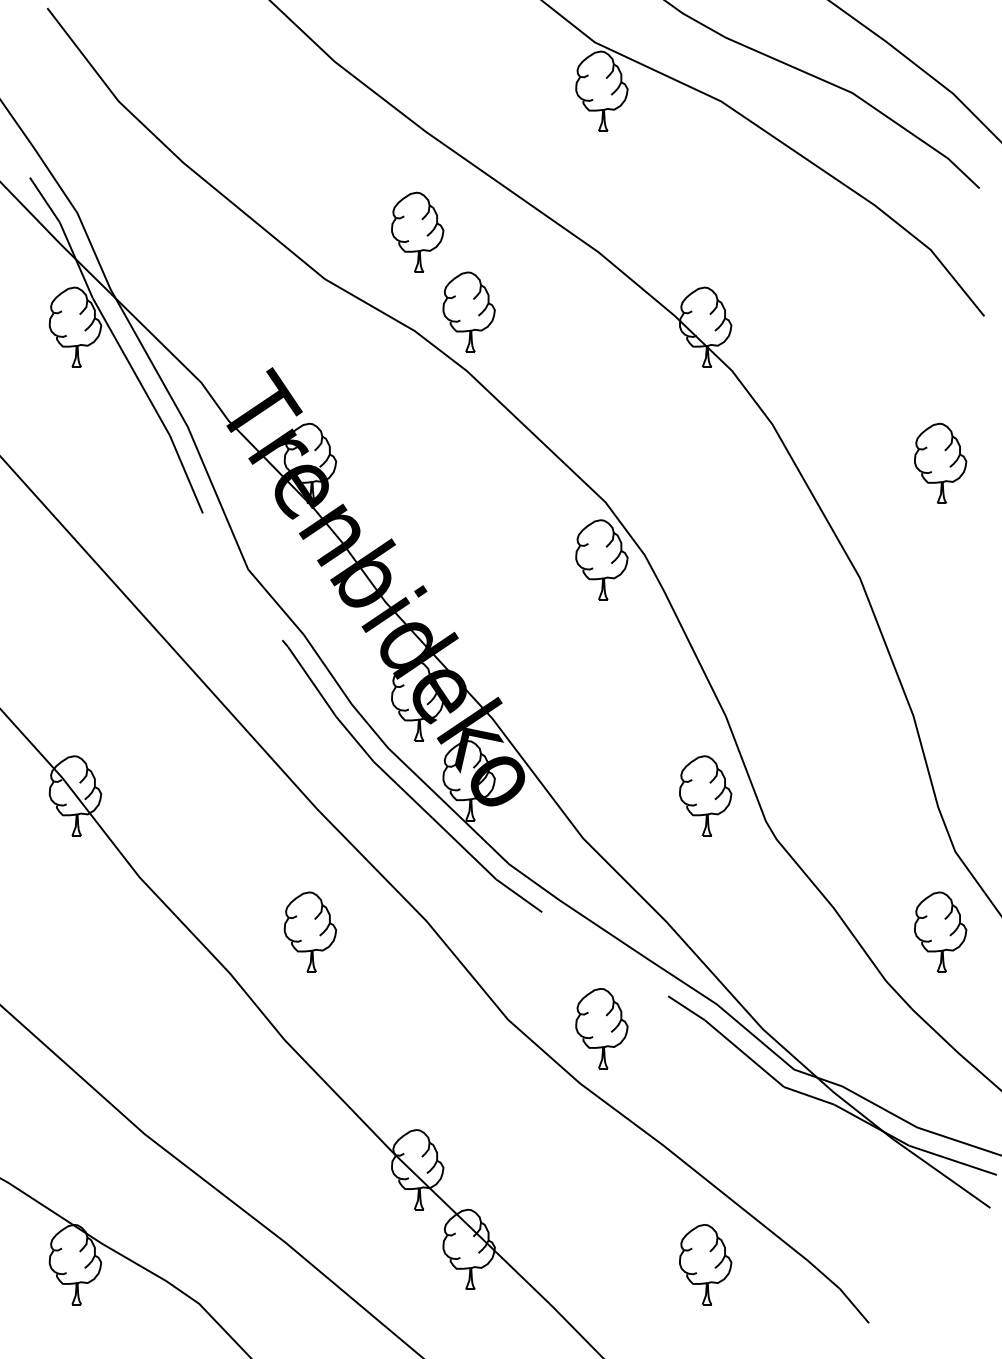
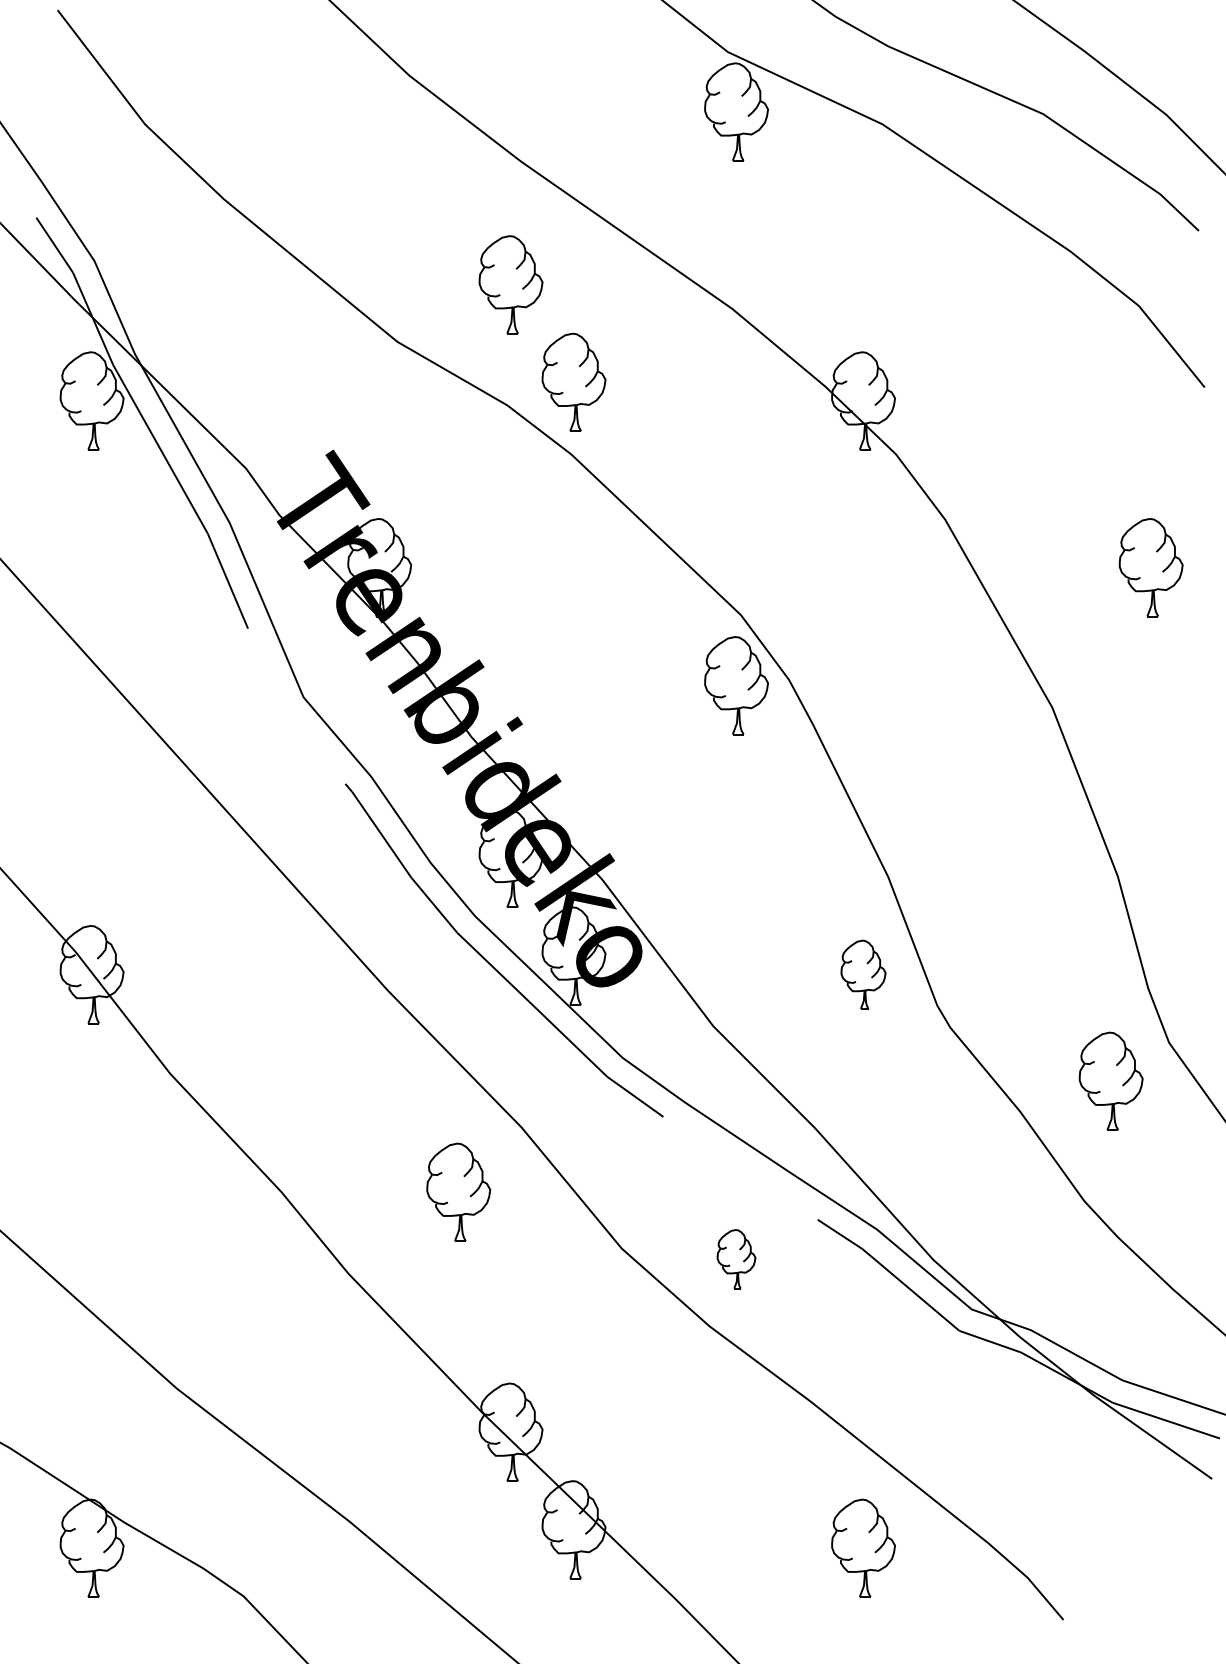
part: (705, 795) -> (863, 974), size x0.7
part: (310, 931) -> (458, 1191), moved
part: (940, 931) -> (1110, 1080), moved
part: (601, 1027) -> (736, 1258), size x0.6

